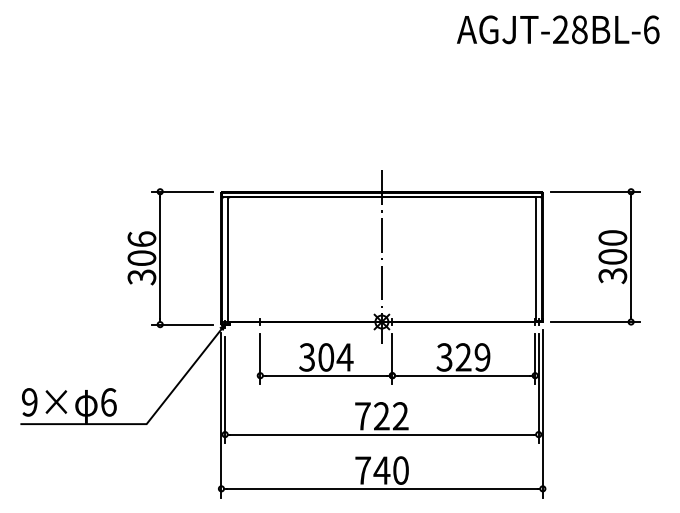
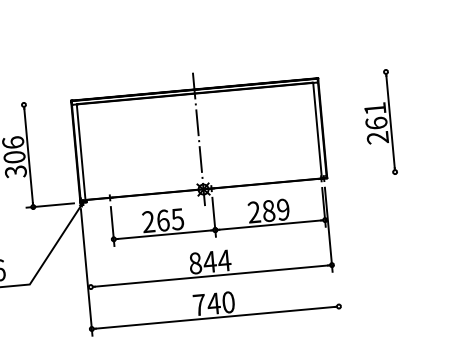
line: (182, 191) -> (41, 103), removed
line: (595, 191) -> (358, 74), removed
text: (612, 257) -> (376, 123), 300 -> 261
line: (595, 322) -> (367, 174), removed
text: (326, 357) -> (163, 220), 304 -> 265
text: (453, 357) -> (261, 211), 329 -> 289
line: (225, 389) -> (88, 252), removed
line: (542, 413) -> (333, 248), removed
text: (382, 416) -> (210, 262), 722 -> 844

